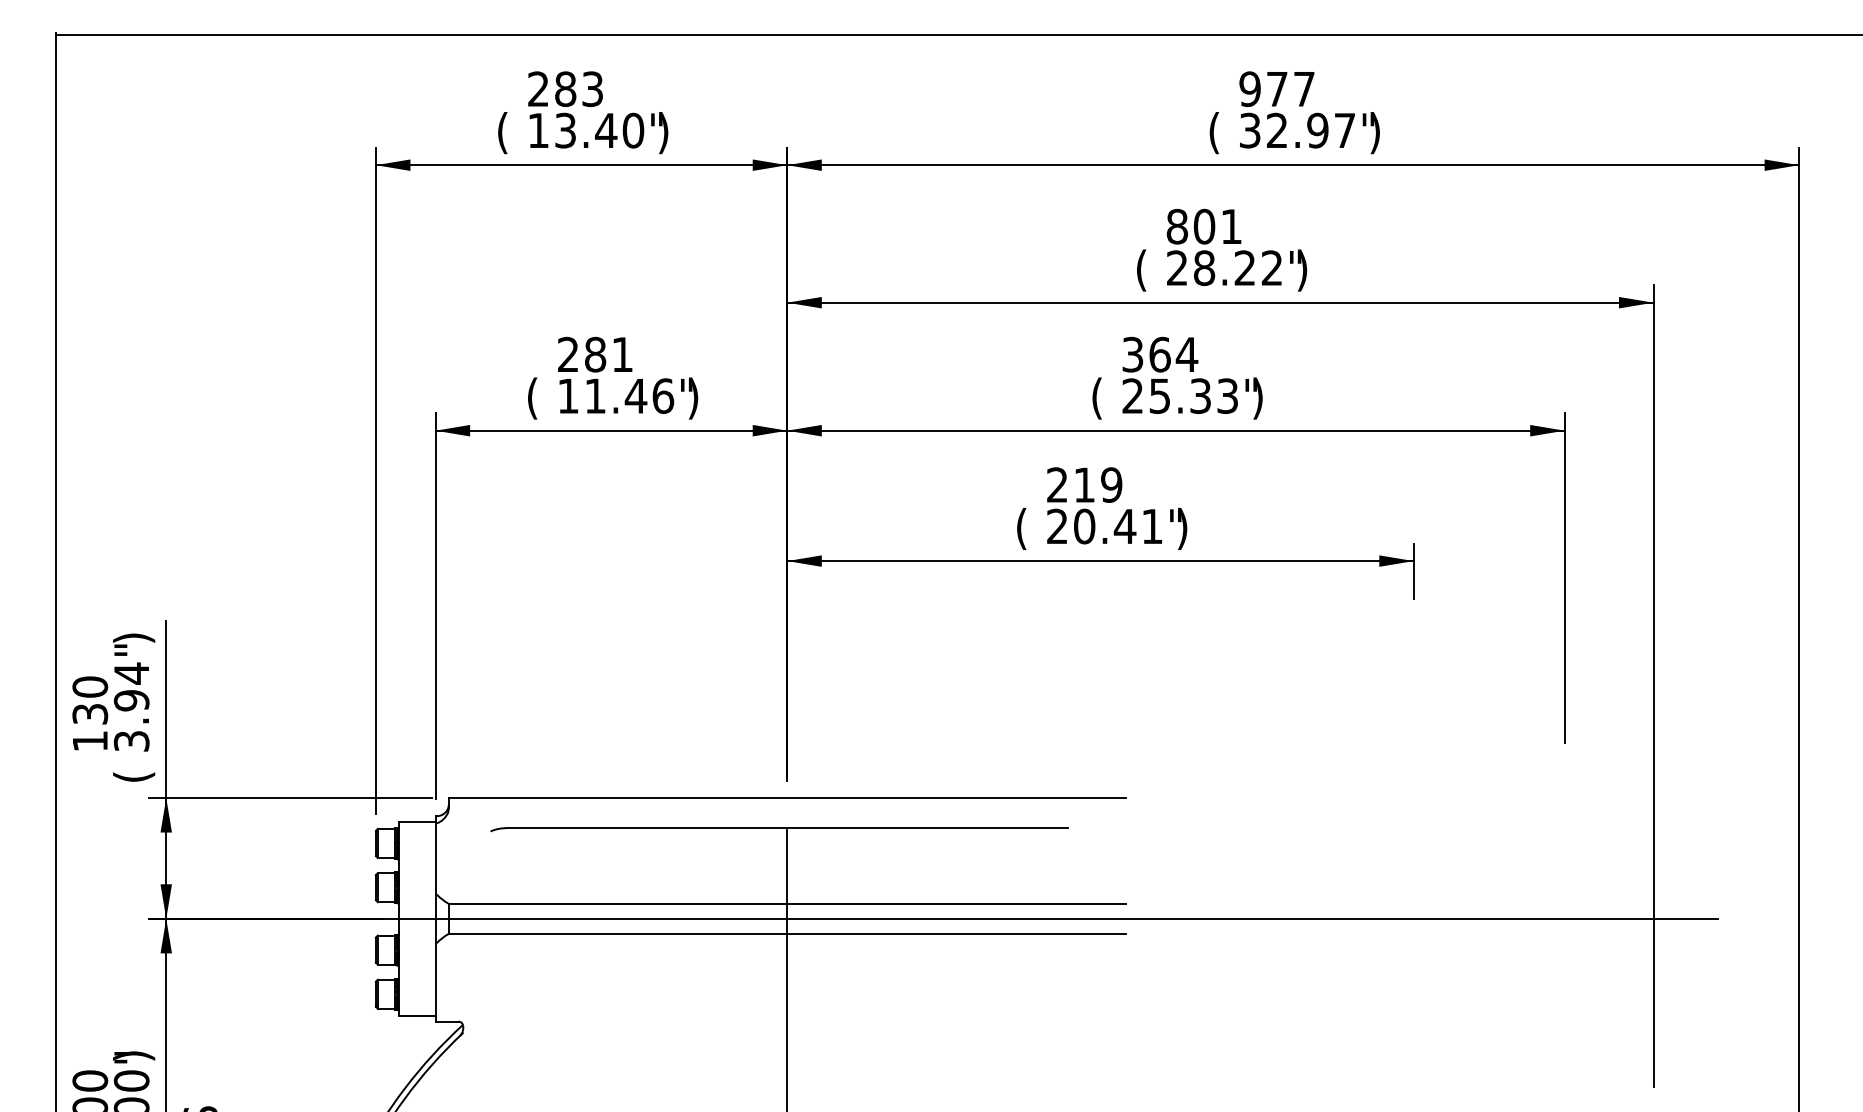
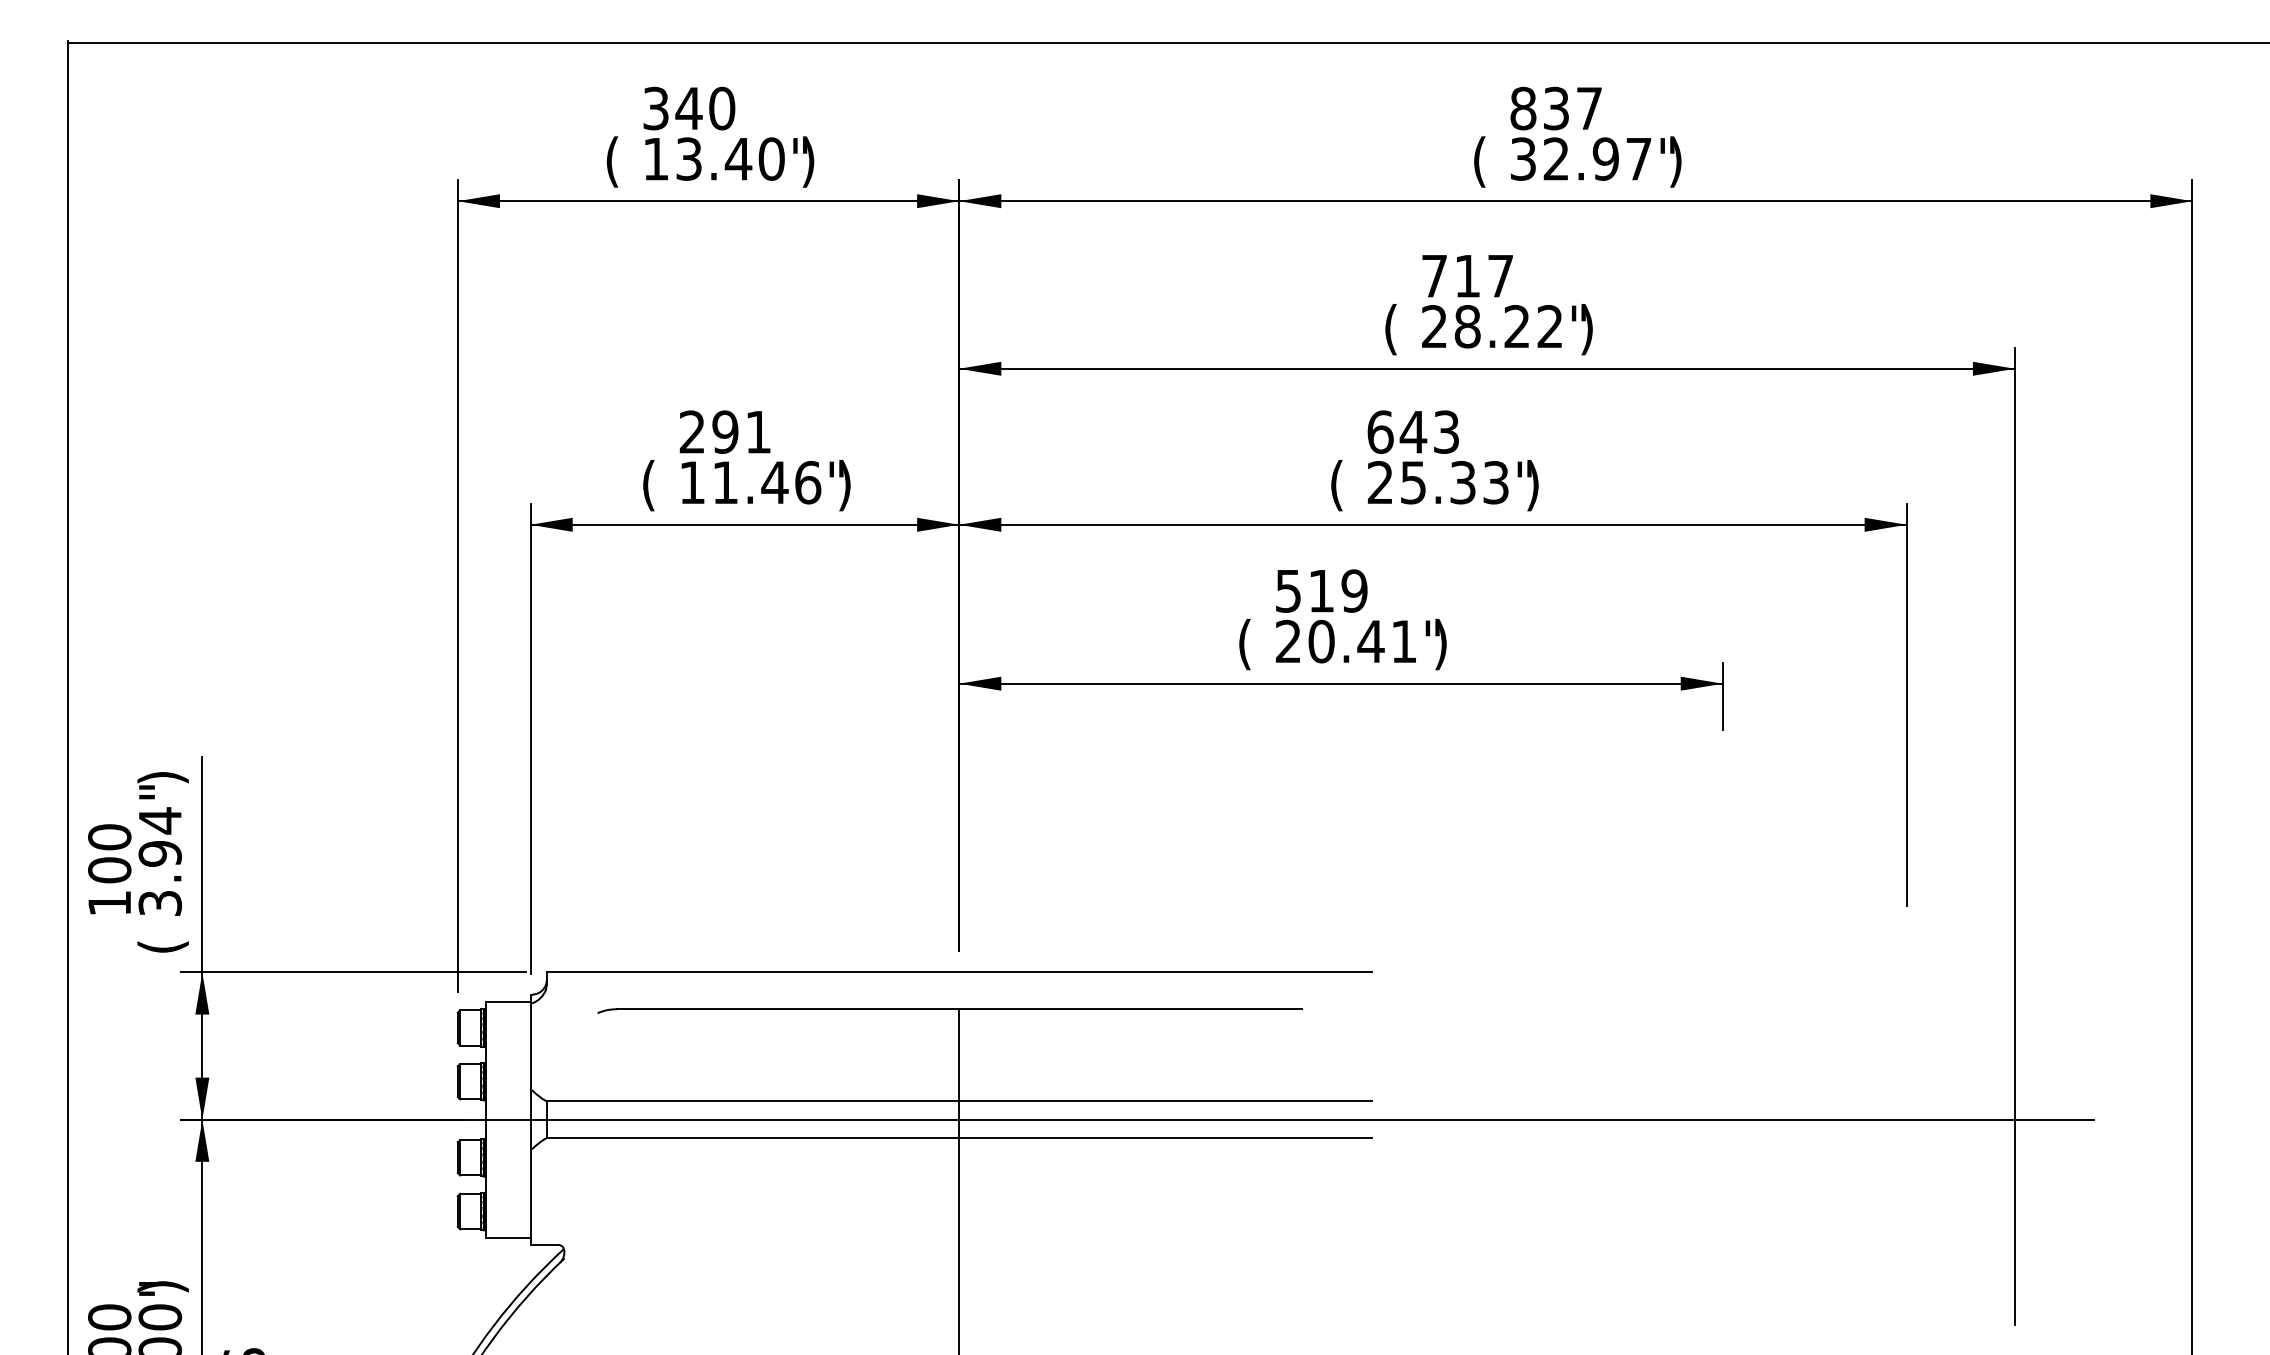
text: (565, 89) -> (689, 108), 283 -> 340
text: (1263, 89) -> (1539, 108), 977 -> 837
text: (1203, 226) -> (1466, 275), 801 -> 717
text: (595, 354) -> (725, 431), 281 -> 291
text: (1160, 354) -> (1413, 431), 364 -> 643
text: (1057, 484) -> (1288, 590), 219 -> 519
text: (90, 714) -> (109, 870), 130 -> 100

